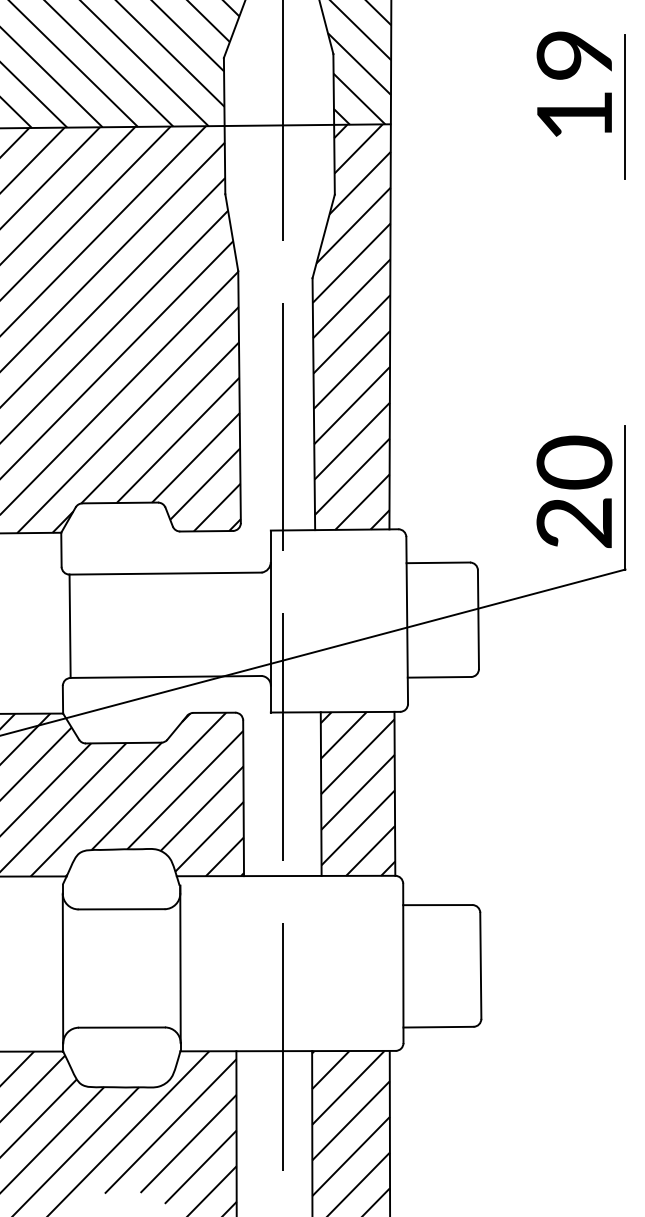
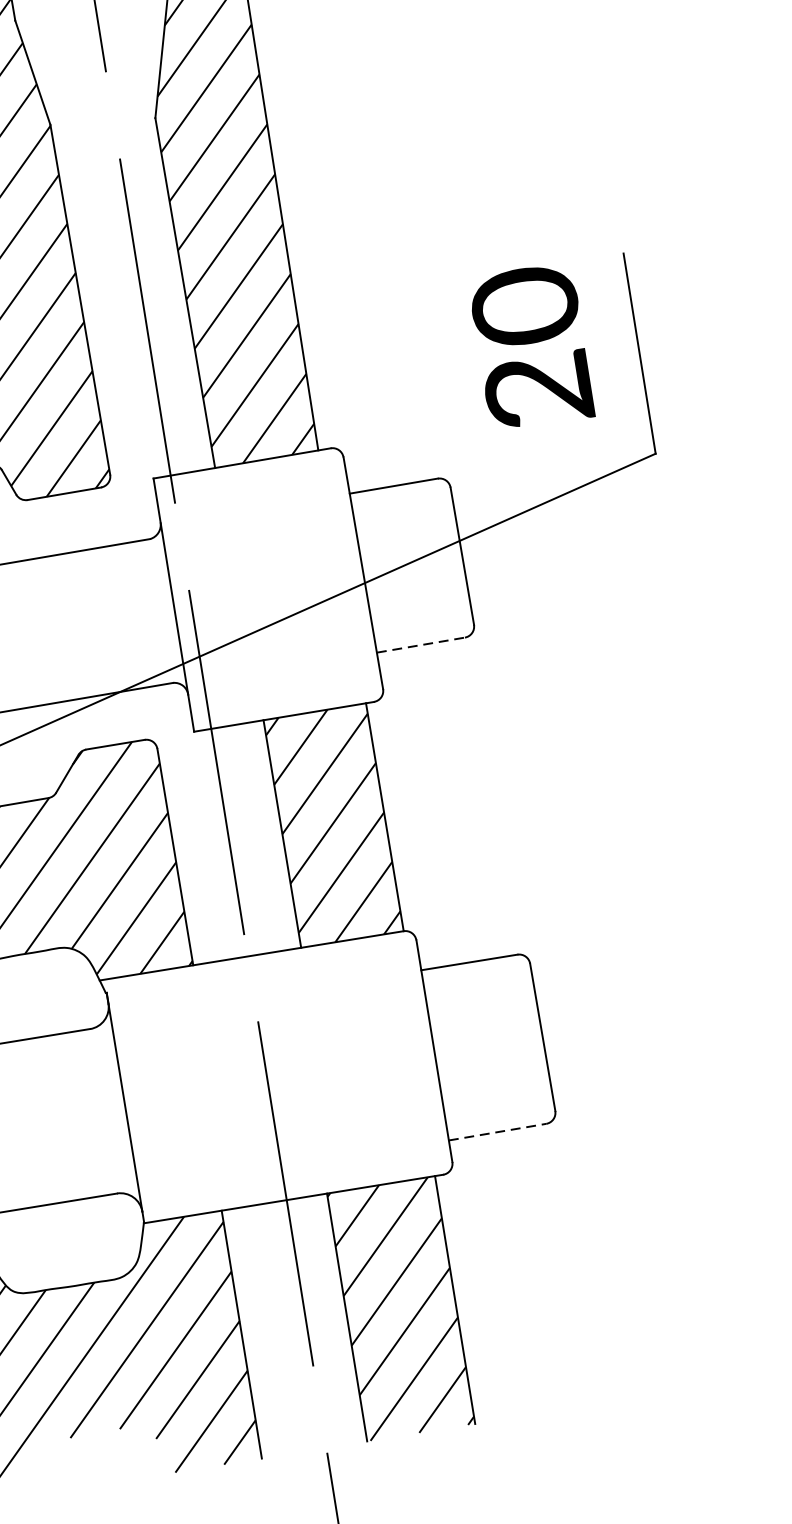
text: (574, 491) -> (531, 346), moved
line: (439, 677) -> (421, 645), solid -> dashed
line: (439, 1027) -> (499, 1132), solid -> dashed

